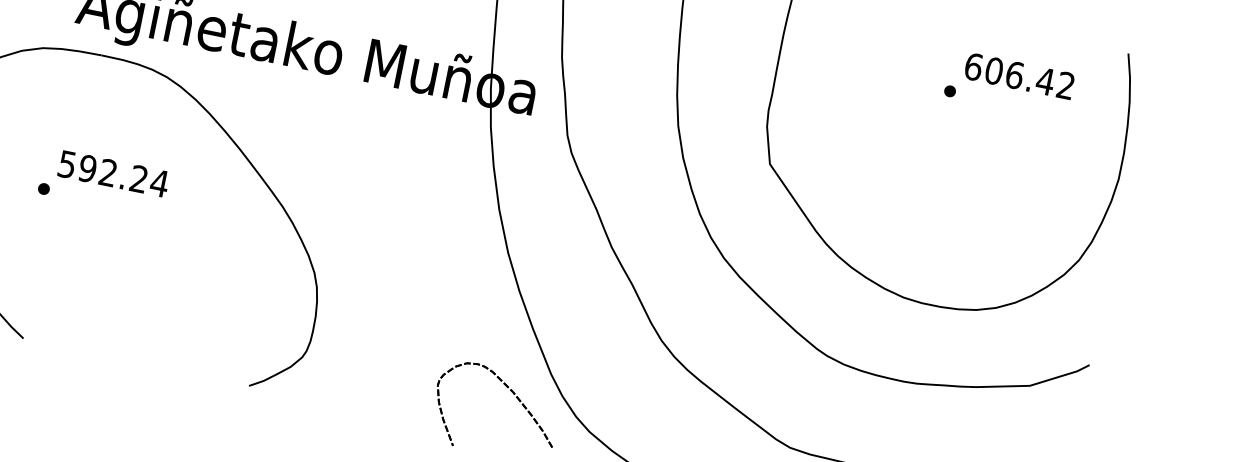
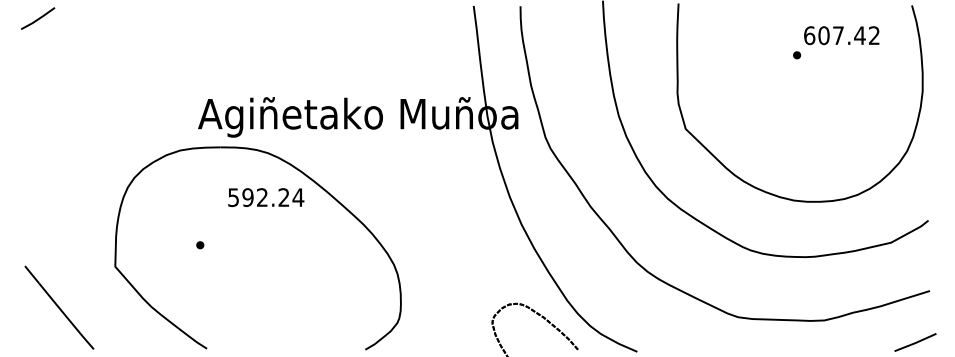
text: (1014, 75) -> (838, 35), 606.42 -> 607.42
text: (114, 173) -> (266, 197), moved

